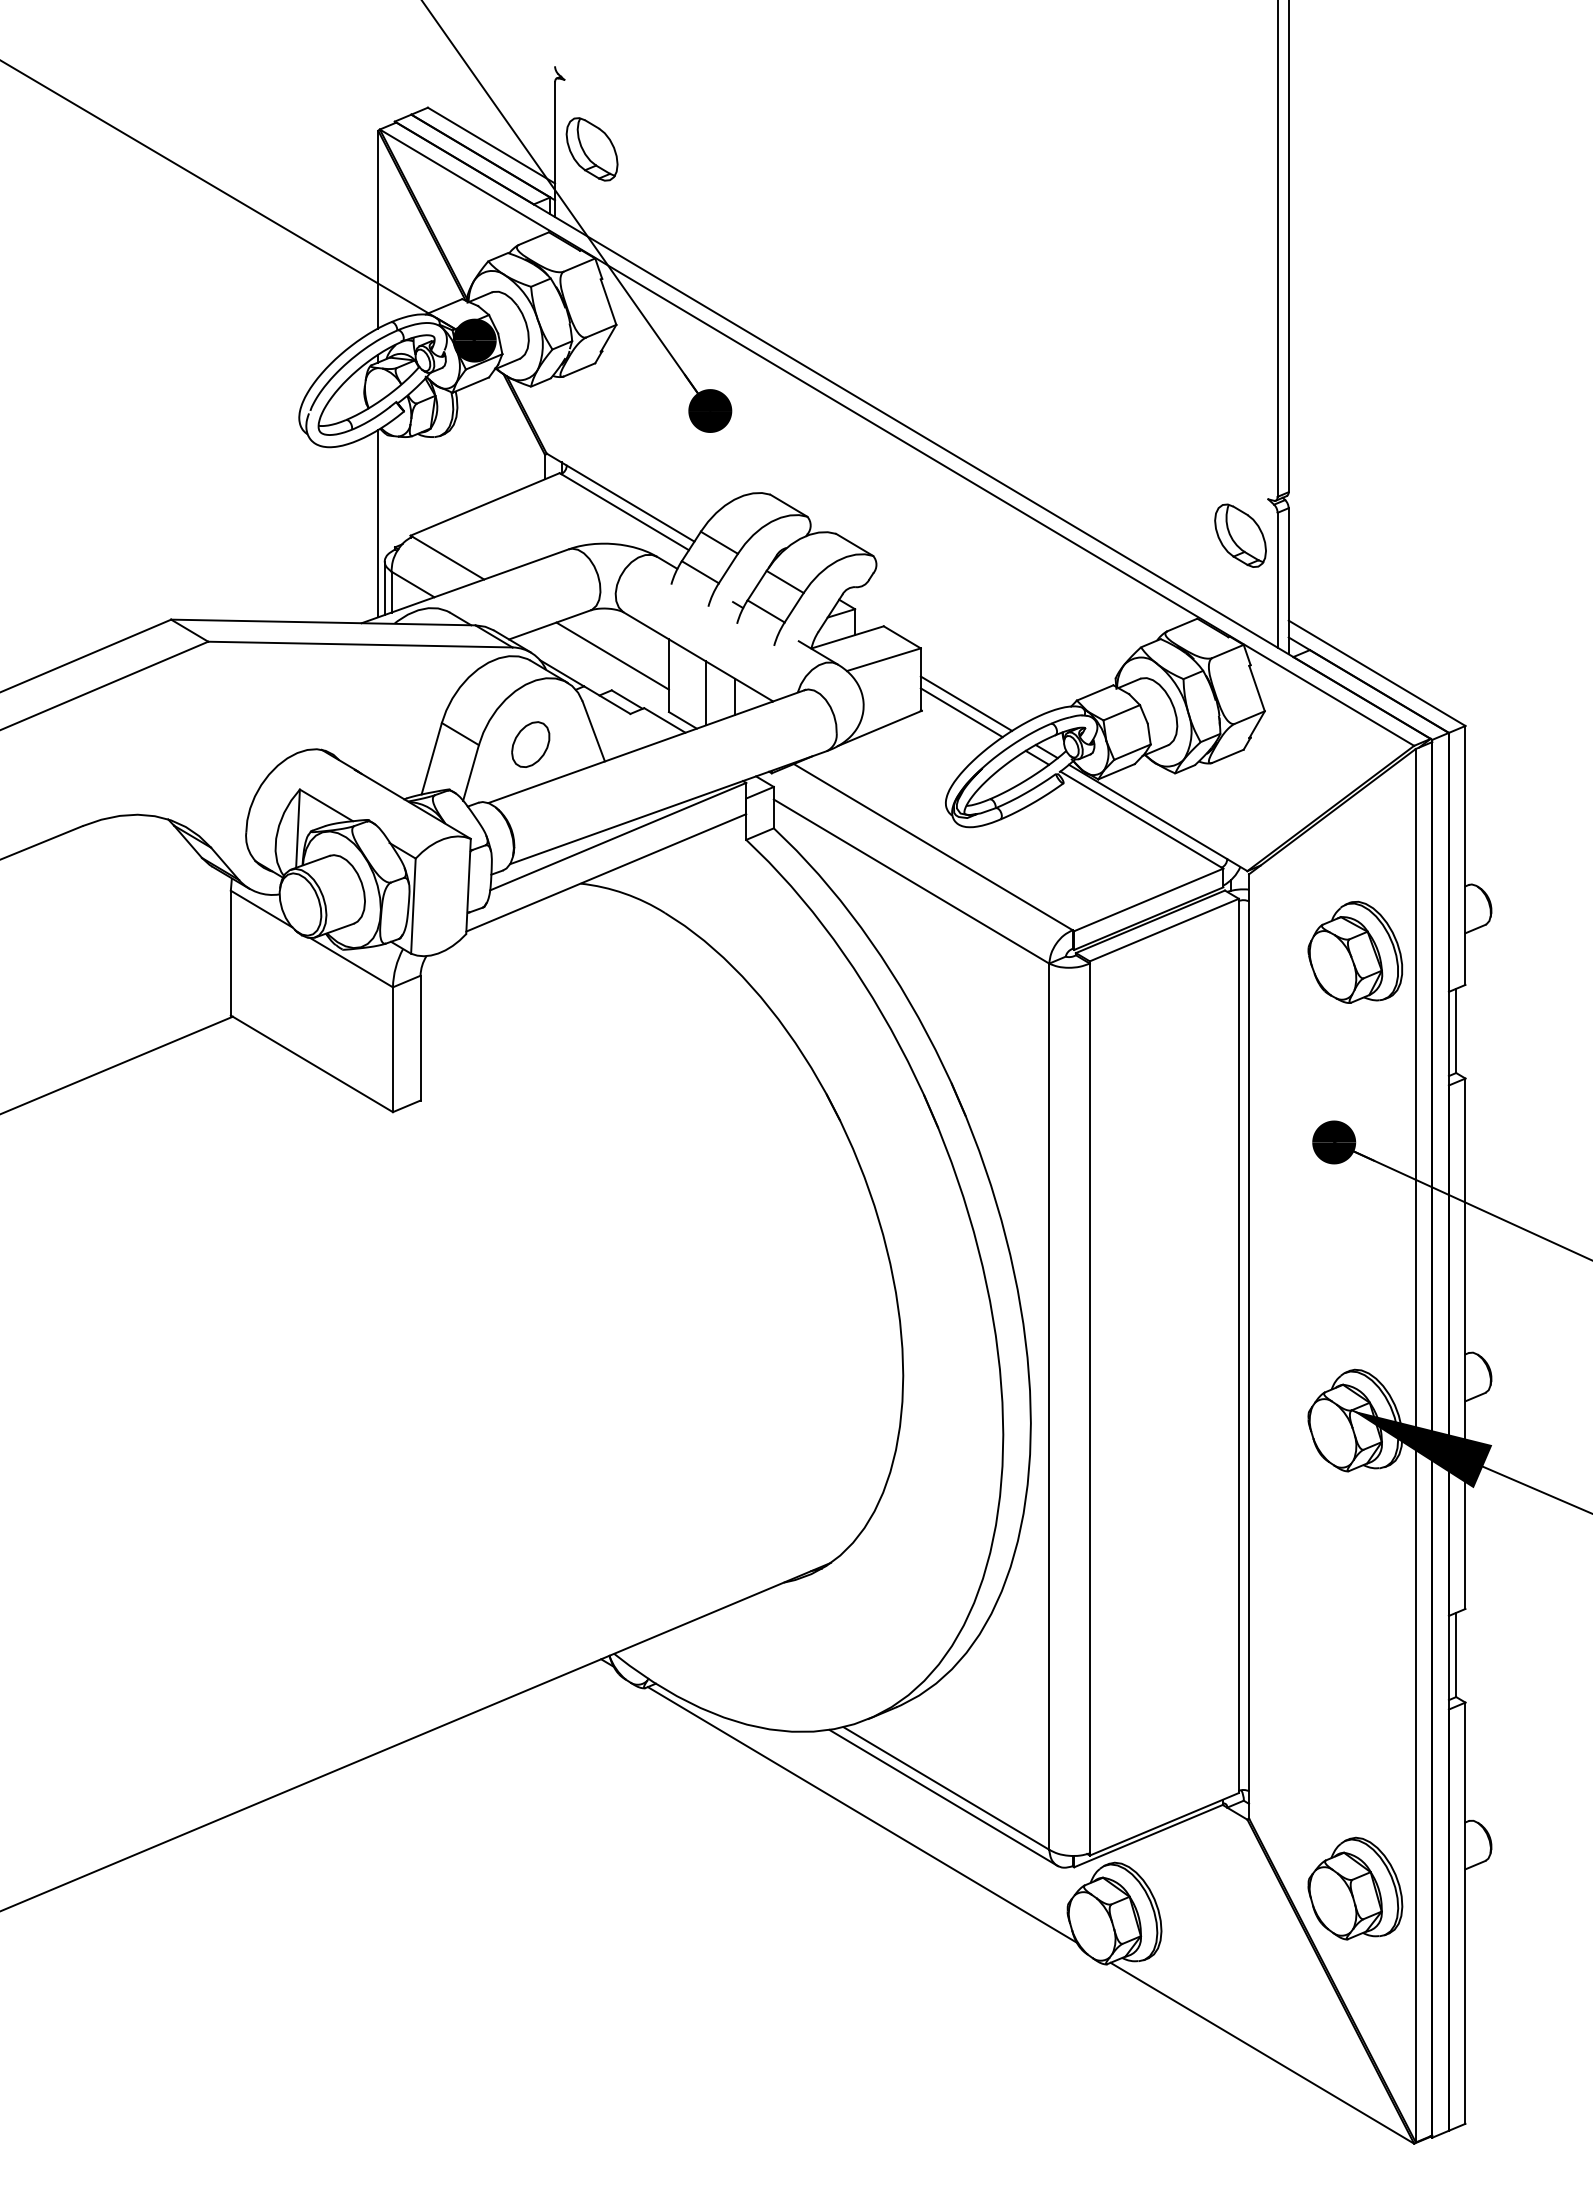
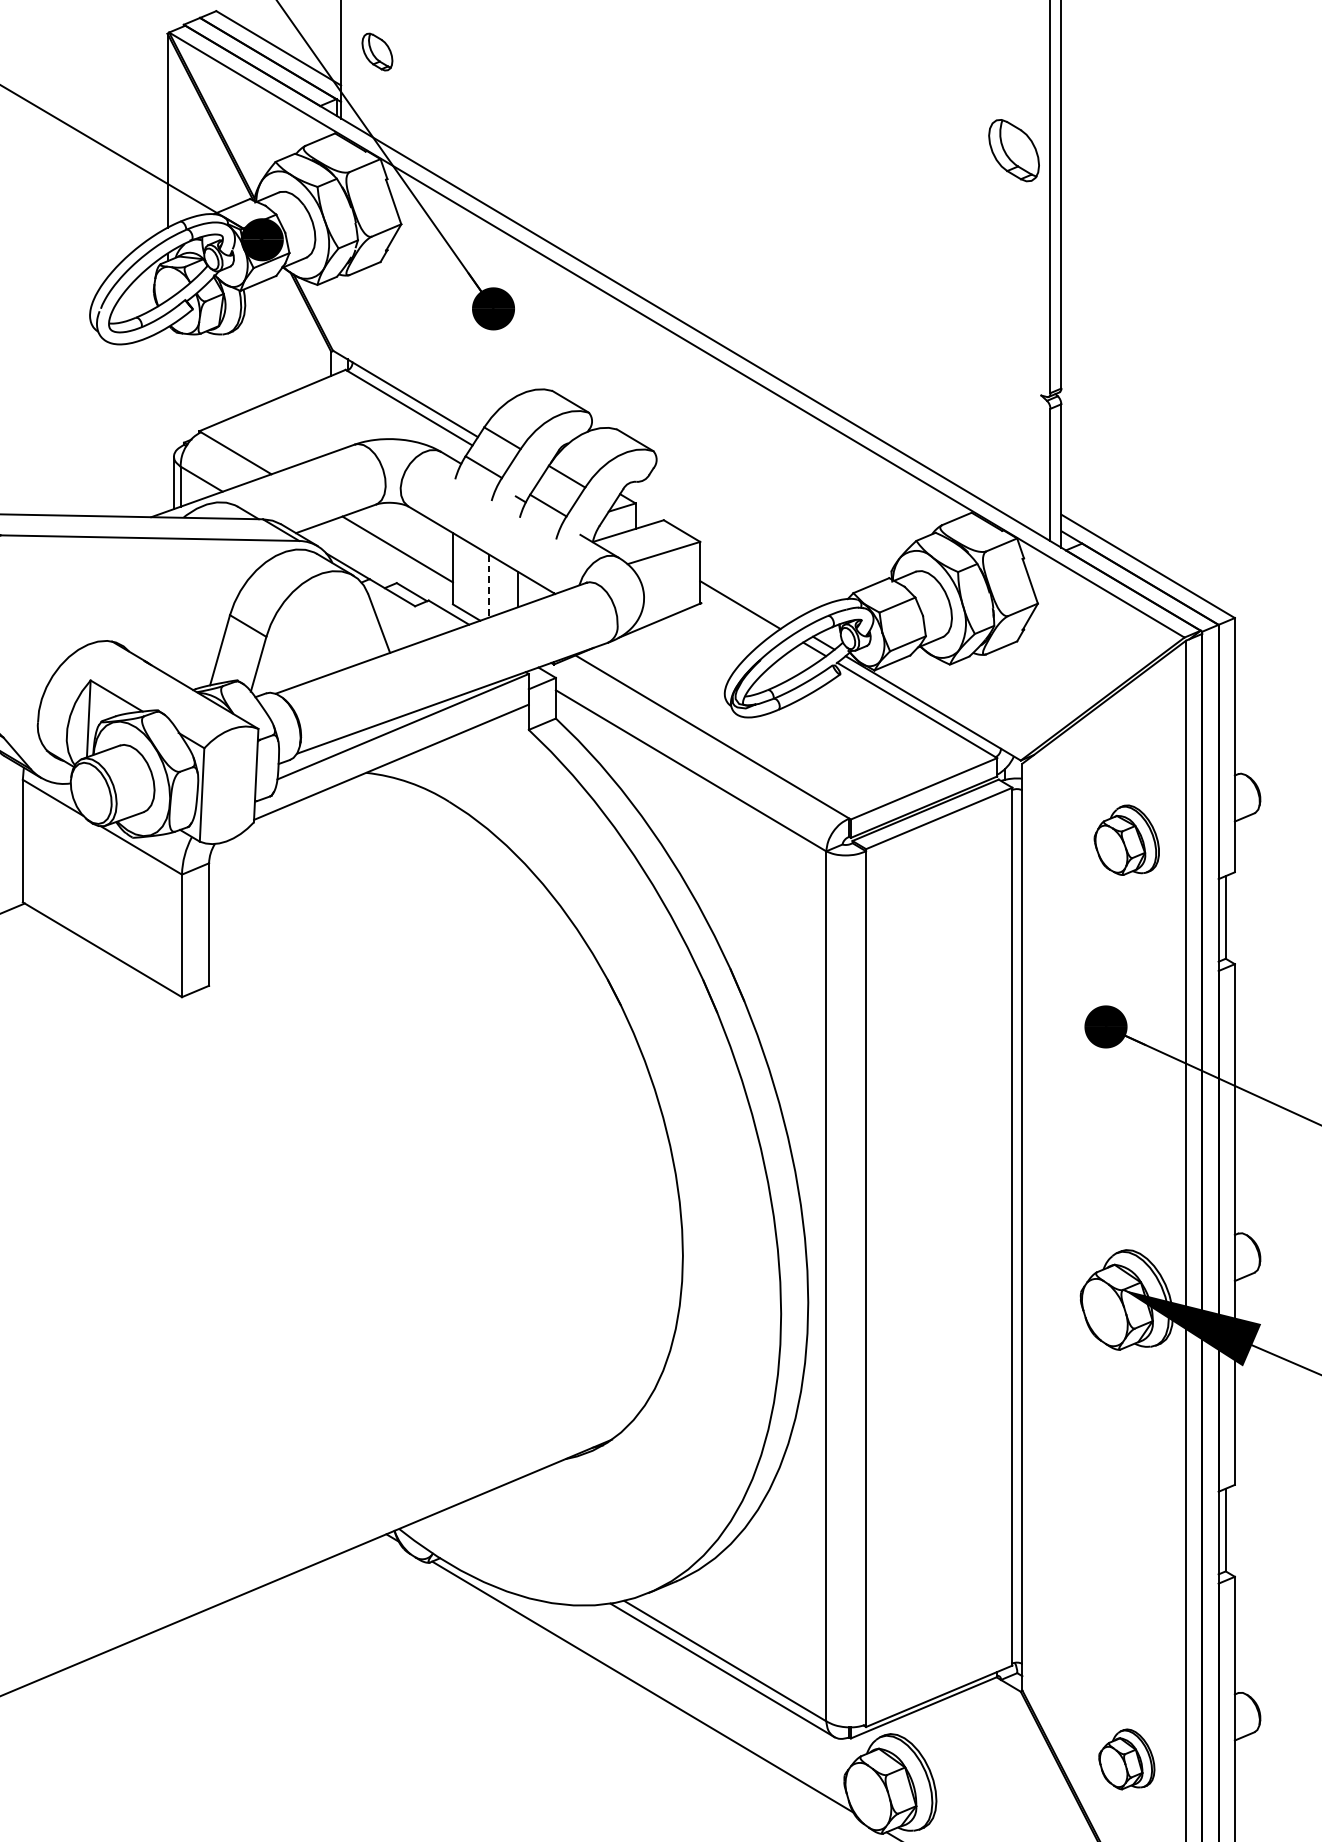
part: (591, 149) -> (376, 52), size x0.6
line: (378, 523) -> (167, 419), removed
part: (1240, 535) -> (1014, 150), moved
line: (706, 693) -> (489, 586), solid -> dashed
line: (966, 703) -> (745, 596), removed
part: (530, 744) -> (317, 636), removed
part: (1355, 951) -> (1126, 839), size x0.7
part: (1355, 1888) -> (1126, 1759), size x0.6

